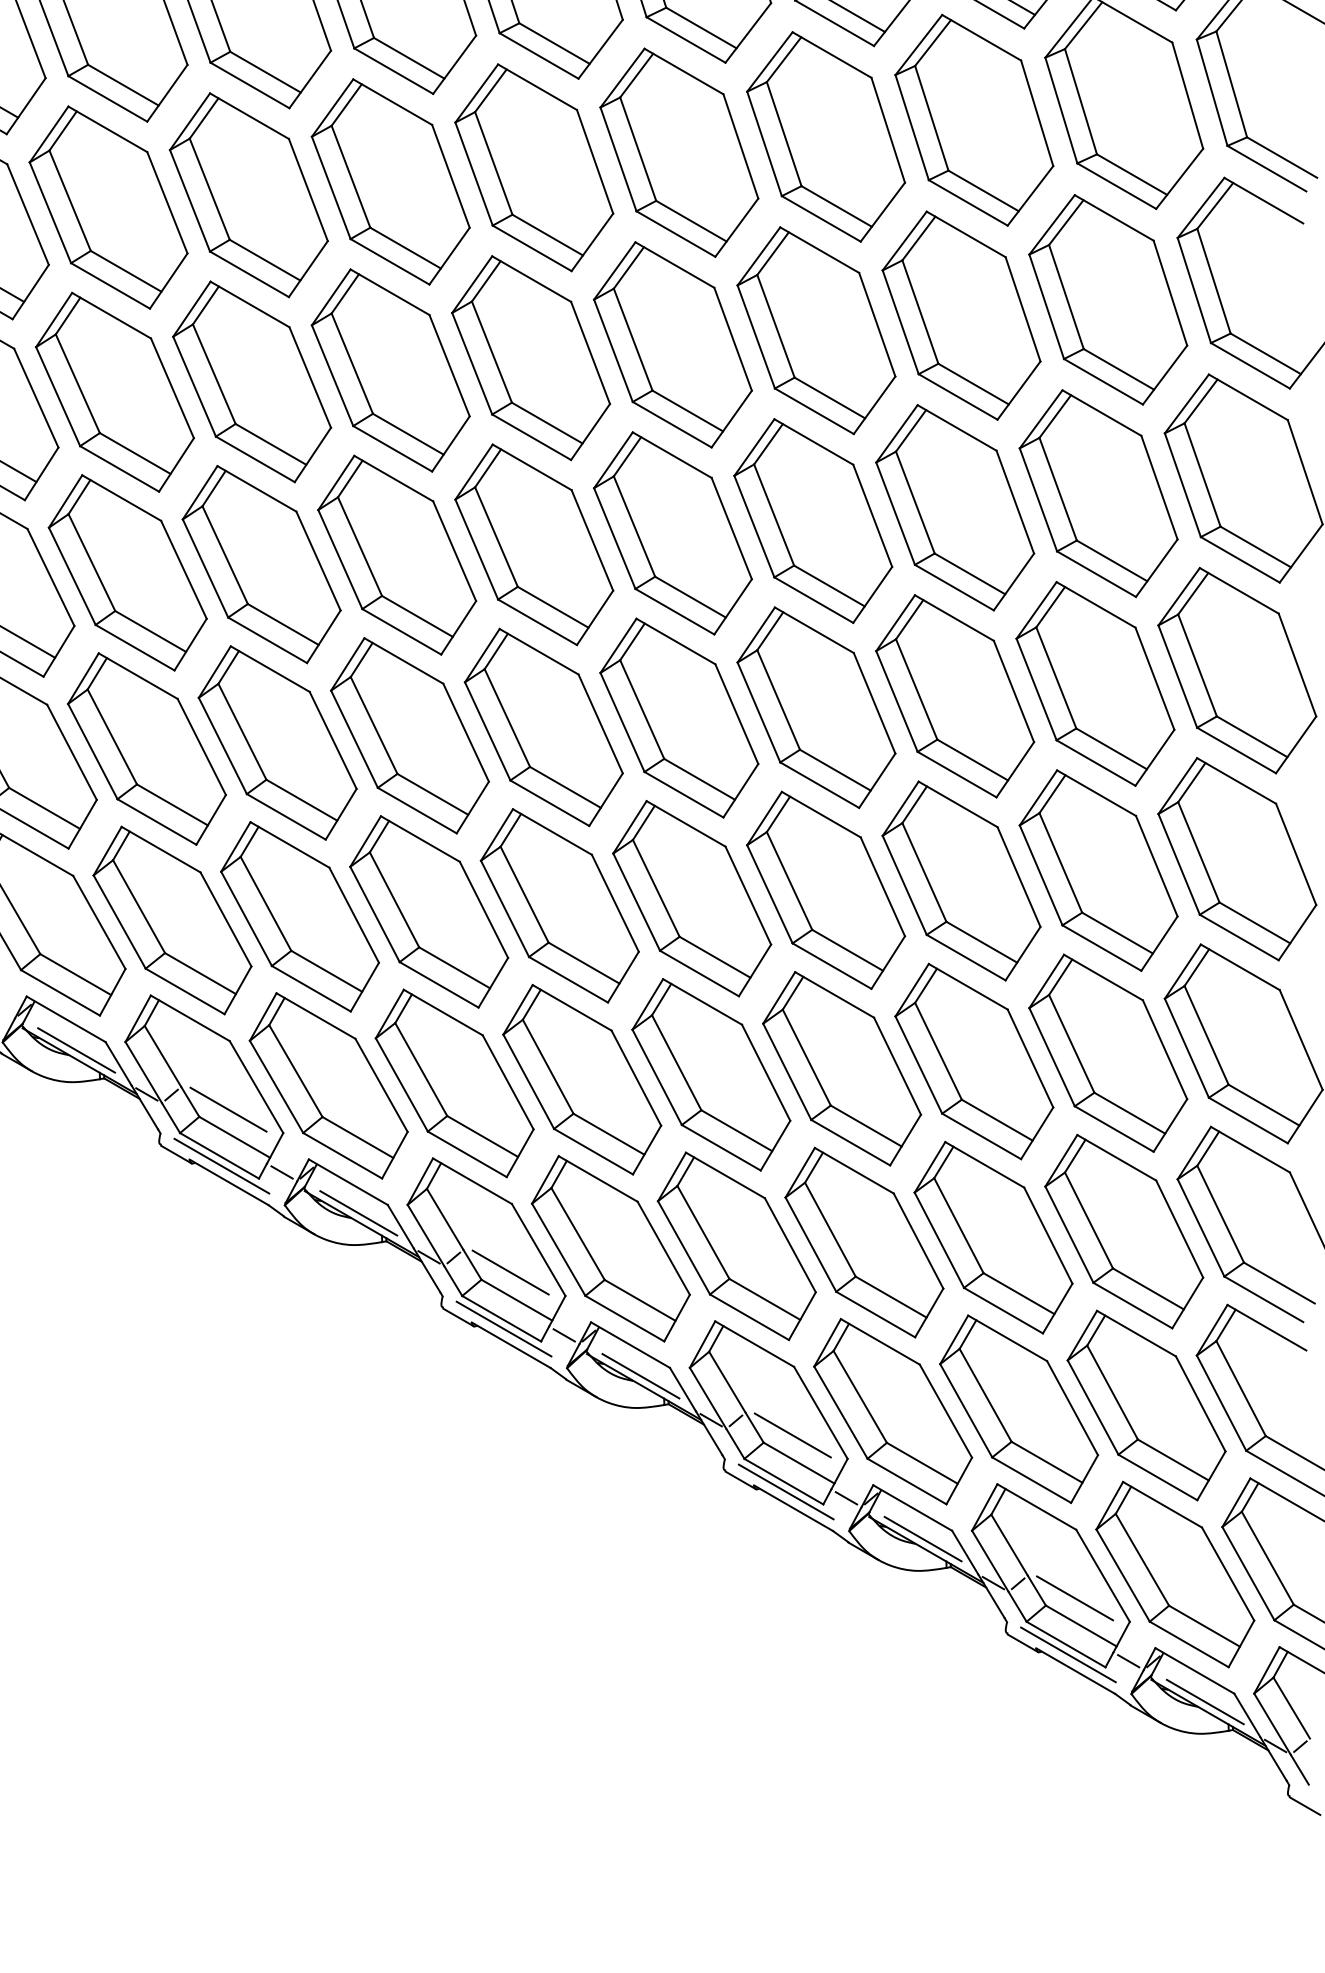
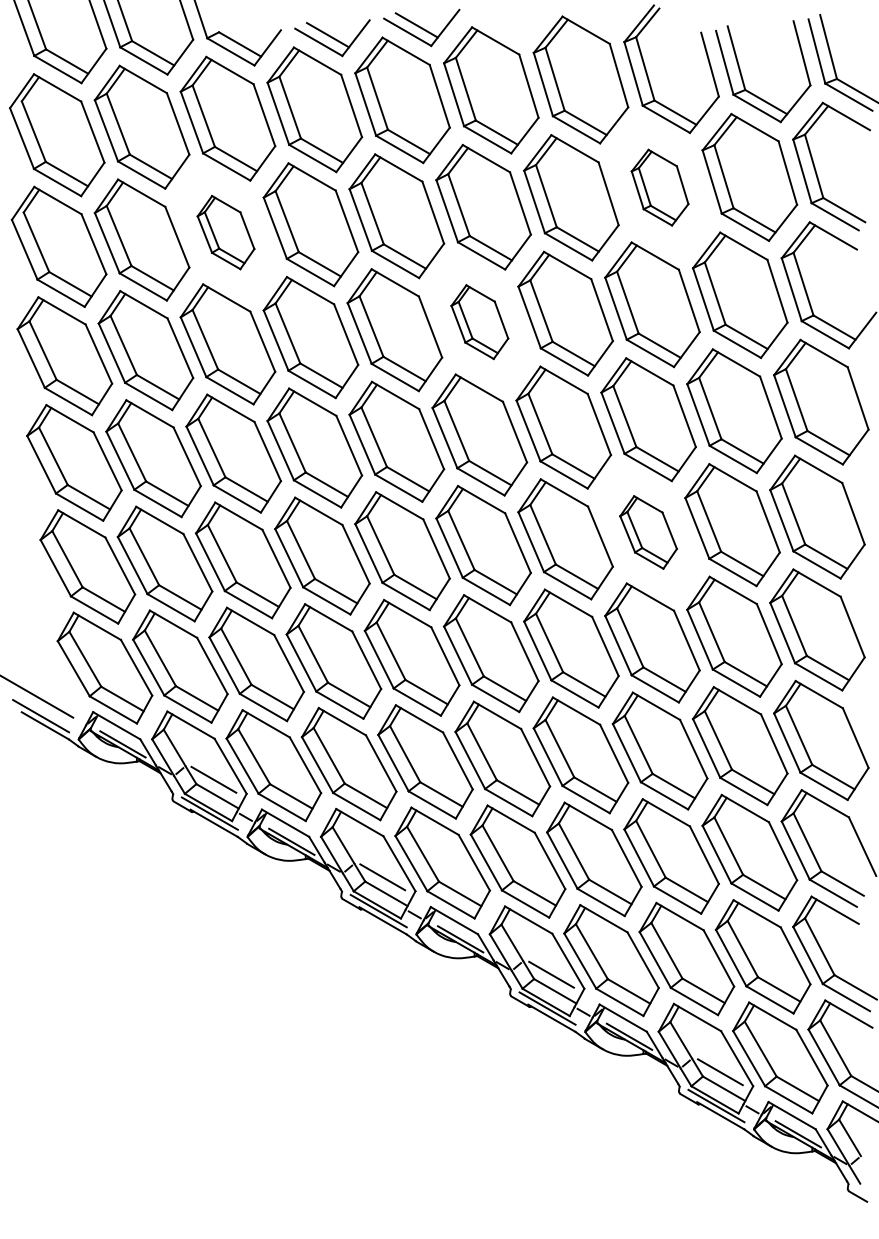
part: (973, 119) -> (659, 187), size x0.6
part: (247, 194) -> (225, 232), size x0.6
part: (672, 343) -> (479, 321), size x0.6
part: (954, 696) -> (648, 532), size x0.6

